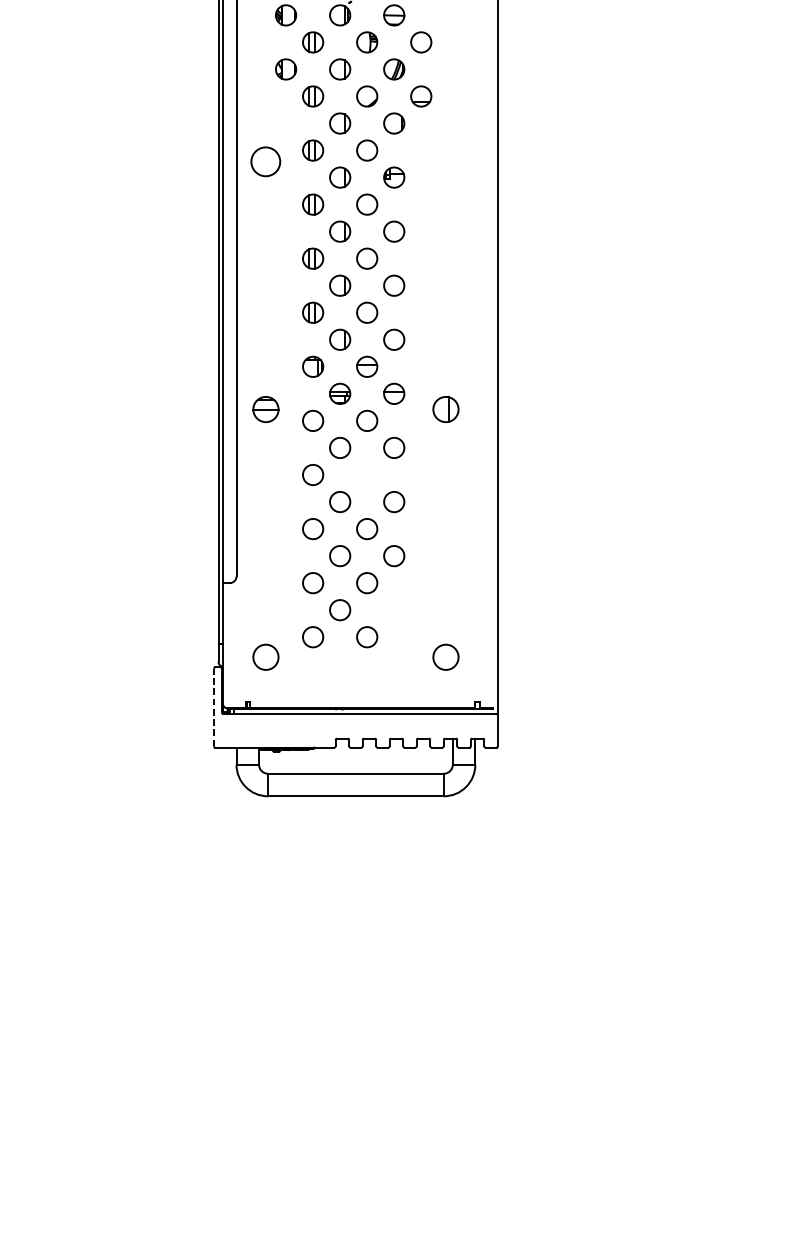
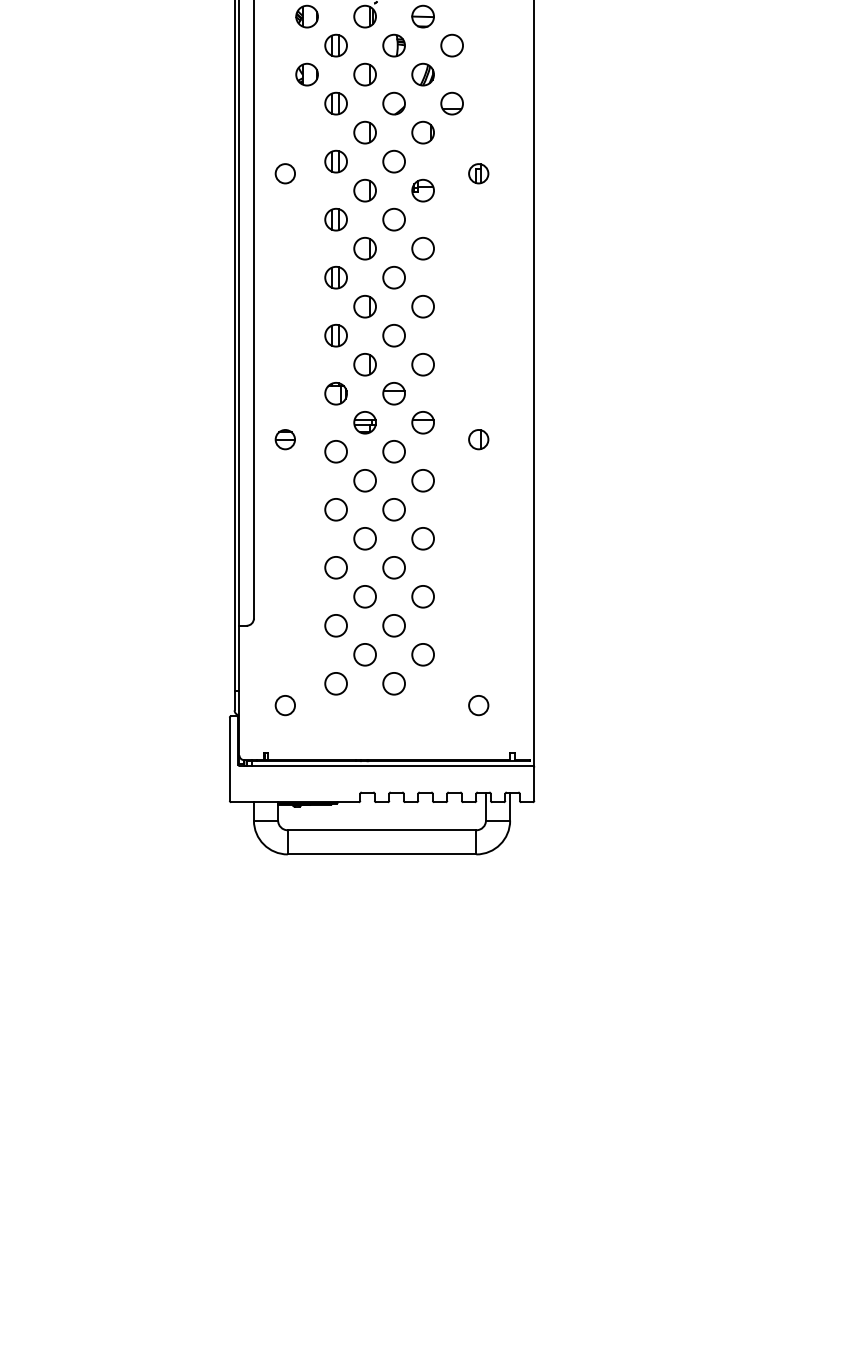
circle: (265, 161) -> (285, 173), size x0.62
part: (445, 161) -> (478, 173), added
part: (265, 409) -> (284, 439), size x0.71
part: (445, 409) -> (478, 439), size x0.71
circle: (366, 474) -> (393, 509), added
circle: (393, 609) -> (422, 654), added
circle: (265, 657) -> (284, 705), size x0.71
circle: (445, 657) -> (478, 705), size x0.71
line: (213, 707) -> (229, 759), dashed -> solid

